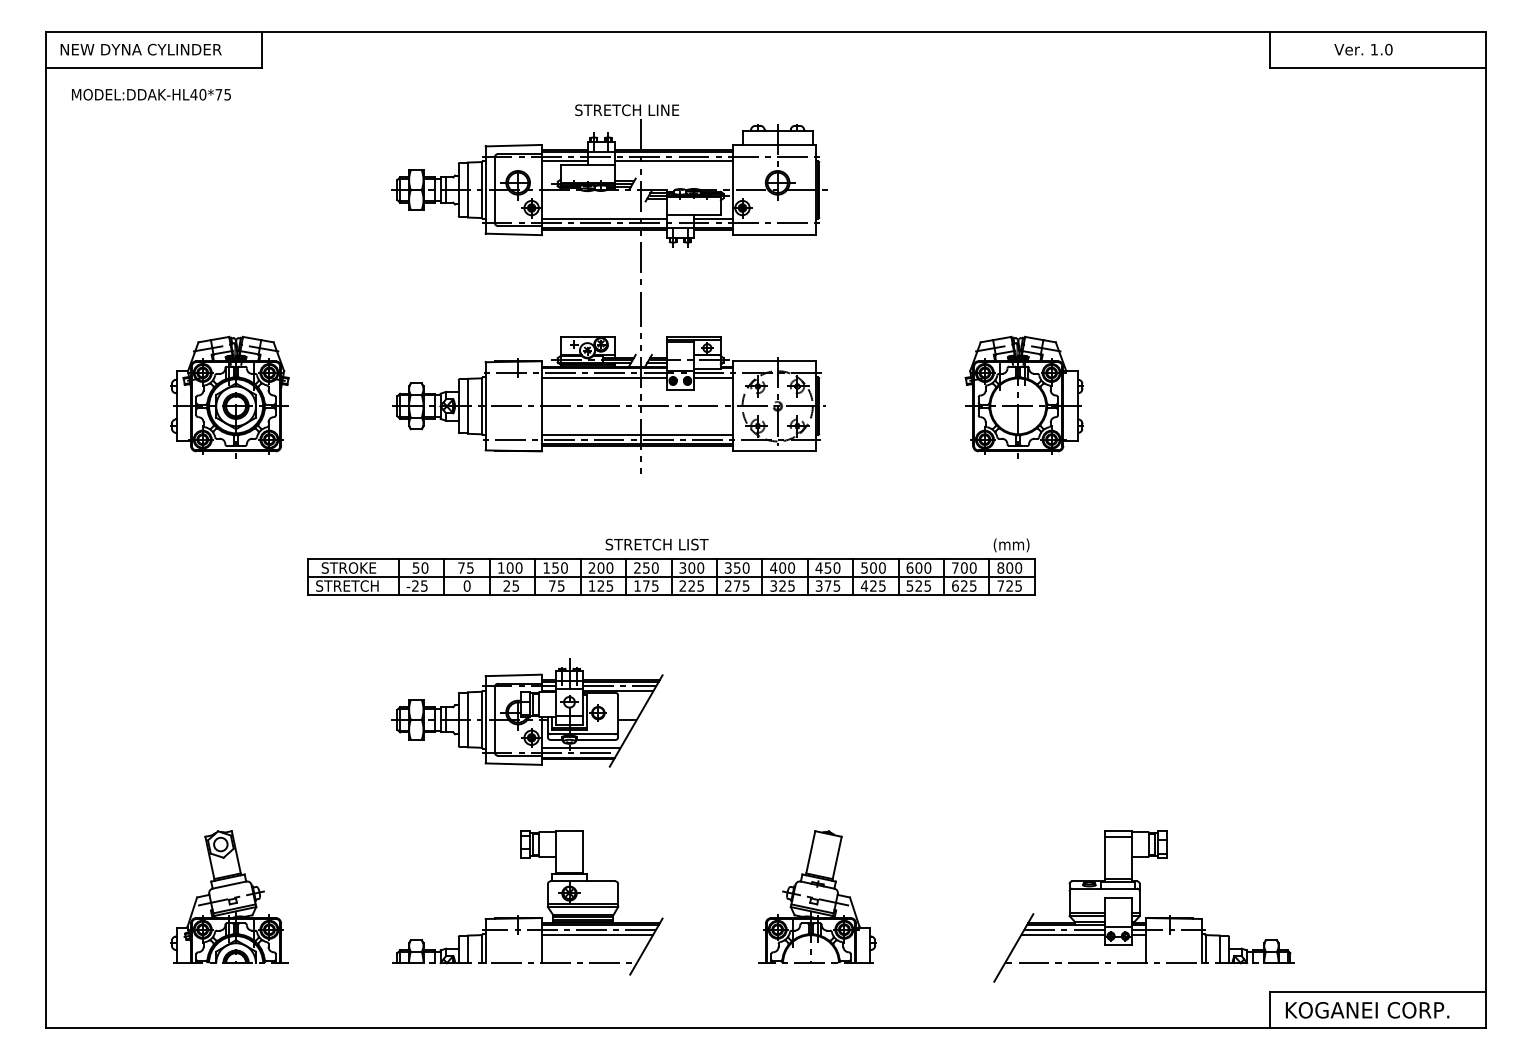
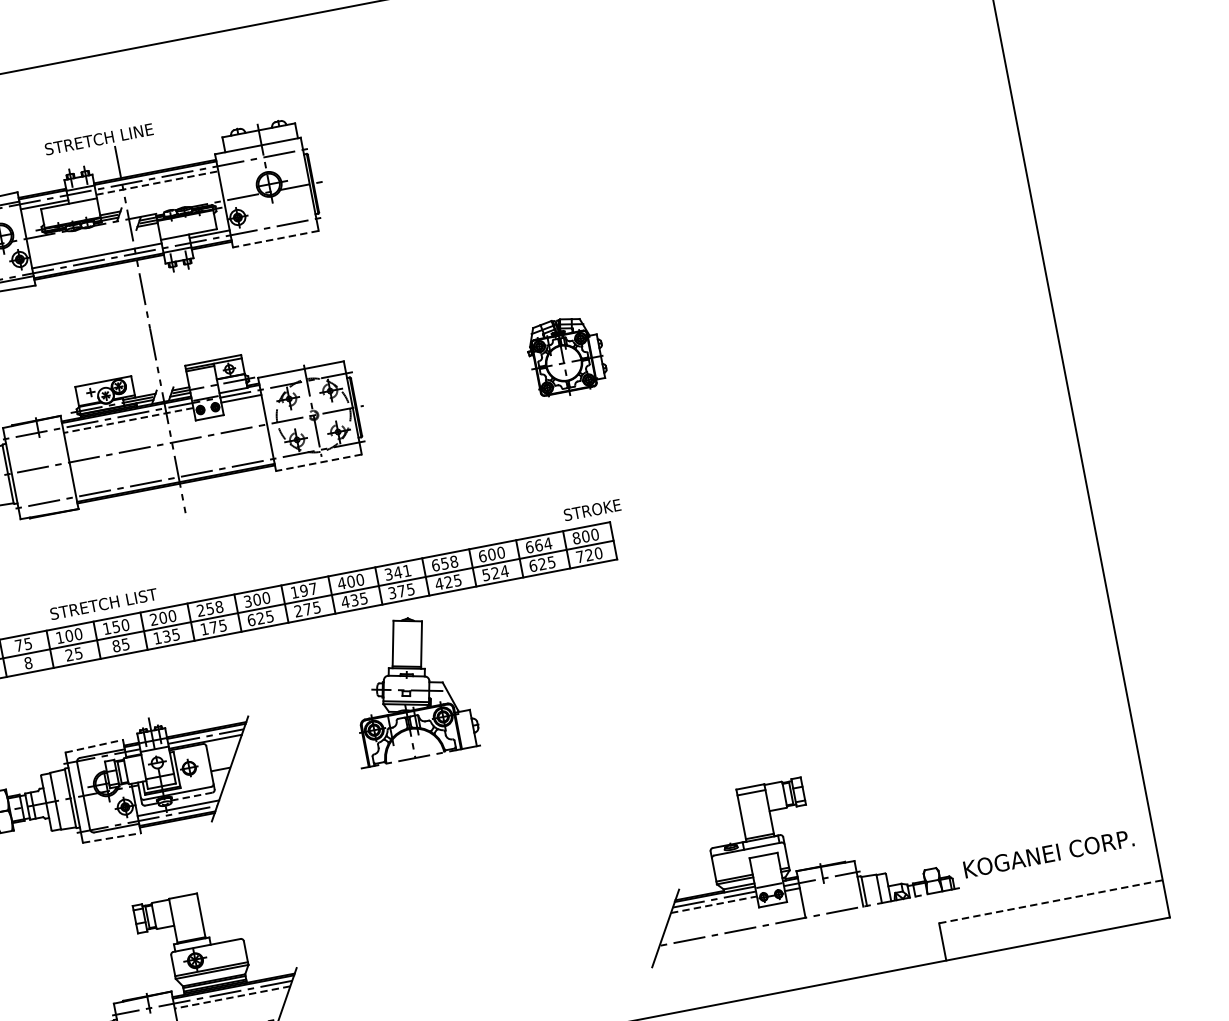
line: (674, 161) -> (158, 182), solid -> dashed
line: (773, 235) -> (275, 239), solid -> dashed
line: (604, 377) -> (128, 420), solid -> dashed
part: (1023, 396) -> (565, 356), size x0.6
line: (636, 434) -> (173, 472), removed
line: (773, 451) -> (318, 463), solid -> dashed
text: (656, 544) -> (103, 604), moved
text: (1020, 545) -> (592, 511), (mm) -> STROKE
text: (654, 567) -> (218, 606), 250 -> 258
text: (737, 567) -> (304, 590), 350 -> 197
text: (827, 567) -> (397, 572), 450 -> 341
text: (873, 567) -> (444, 563), 500 -> 658
text: (964, 567) -> (538, 544), 700 -> 664
text: (466, 585) -> (27, 662), 0 -> 8
text: (552, 585) -> (116, 645), 75 -> 85
text: (600, 585) -> (166, 636), 125 -> 135
text: (682, 585) -> (250, 619), 225 -> 625
text: (777, 585) -> (349, 600), 325 -> 435
text: (927, 585) -> (504, 570), 525 -> 524
text: (1018, 585) -> (598, 552), 725 -> 720
line: (513, 675) -> (94, 746), solid -> dashed
line: (595, 739) -> (191, 796), solid -> dashed
line: (513, 764) -> (111, 838), solid -> dashed
part: (817, 896) -> (408, 687), moved
line: (597, 934) -> (232, 997), solid -> dashed
line: (1063, 934) -> (714, 904), solid -> dashed
line: (1378, 992) -> (1051, 901), solid -> dashed
text: (1367, 1010) -> (1048, 854), moved

